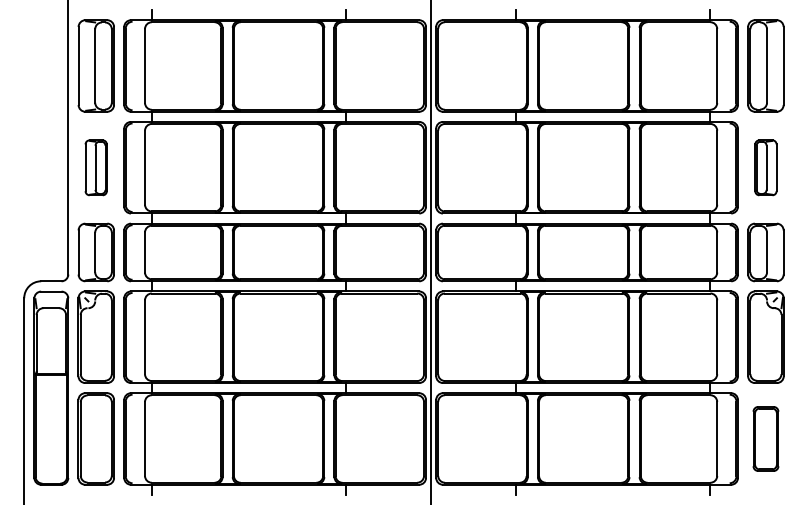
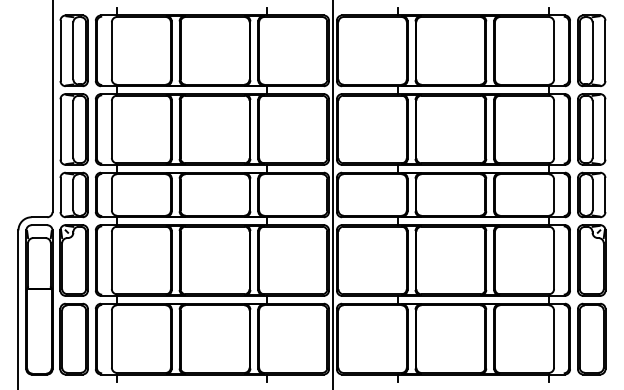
part: (95, 167) -> (73, 129), size x1.67
part: (765, 167) -> (591, 129), size x1.67
part: (765, 438) -> (591, 338), size x1.43

